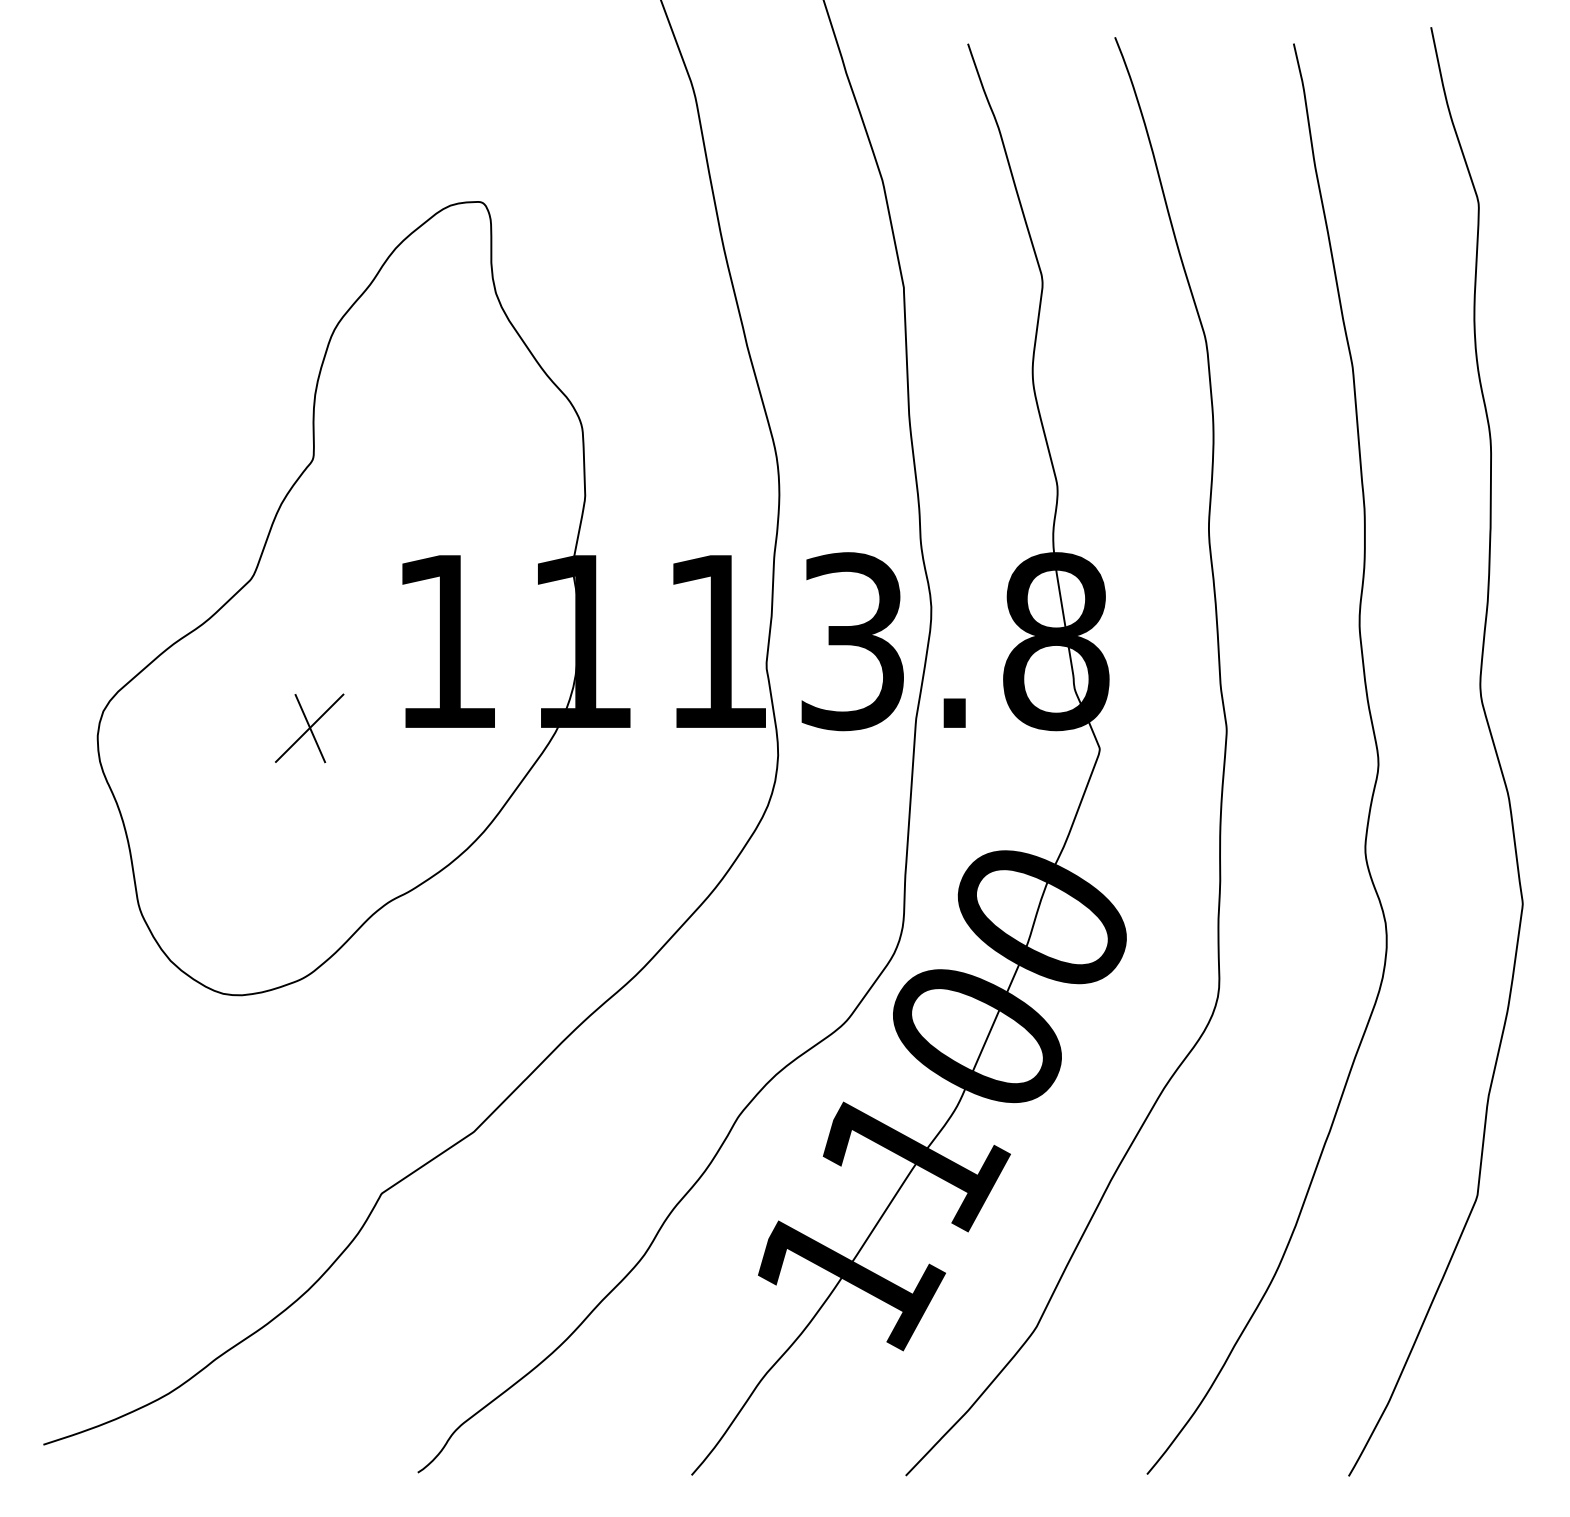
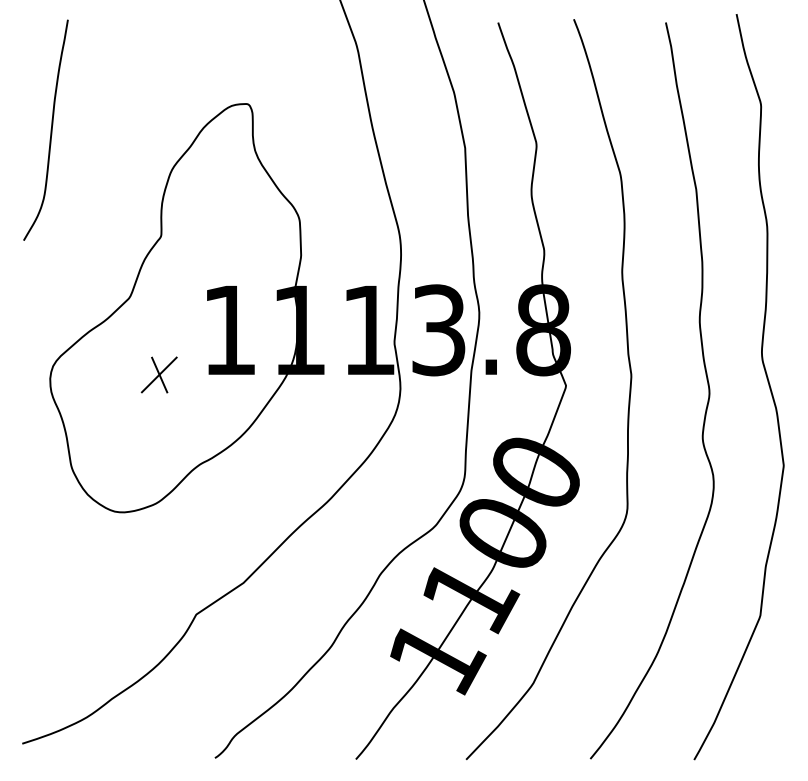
curve: (98, 251) -> (50, 129), added

